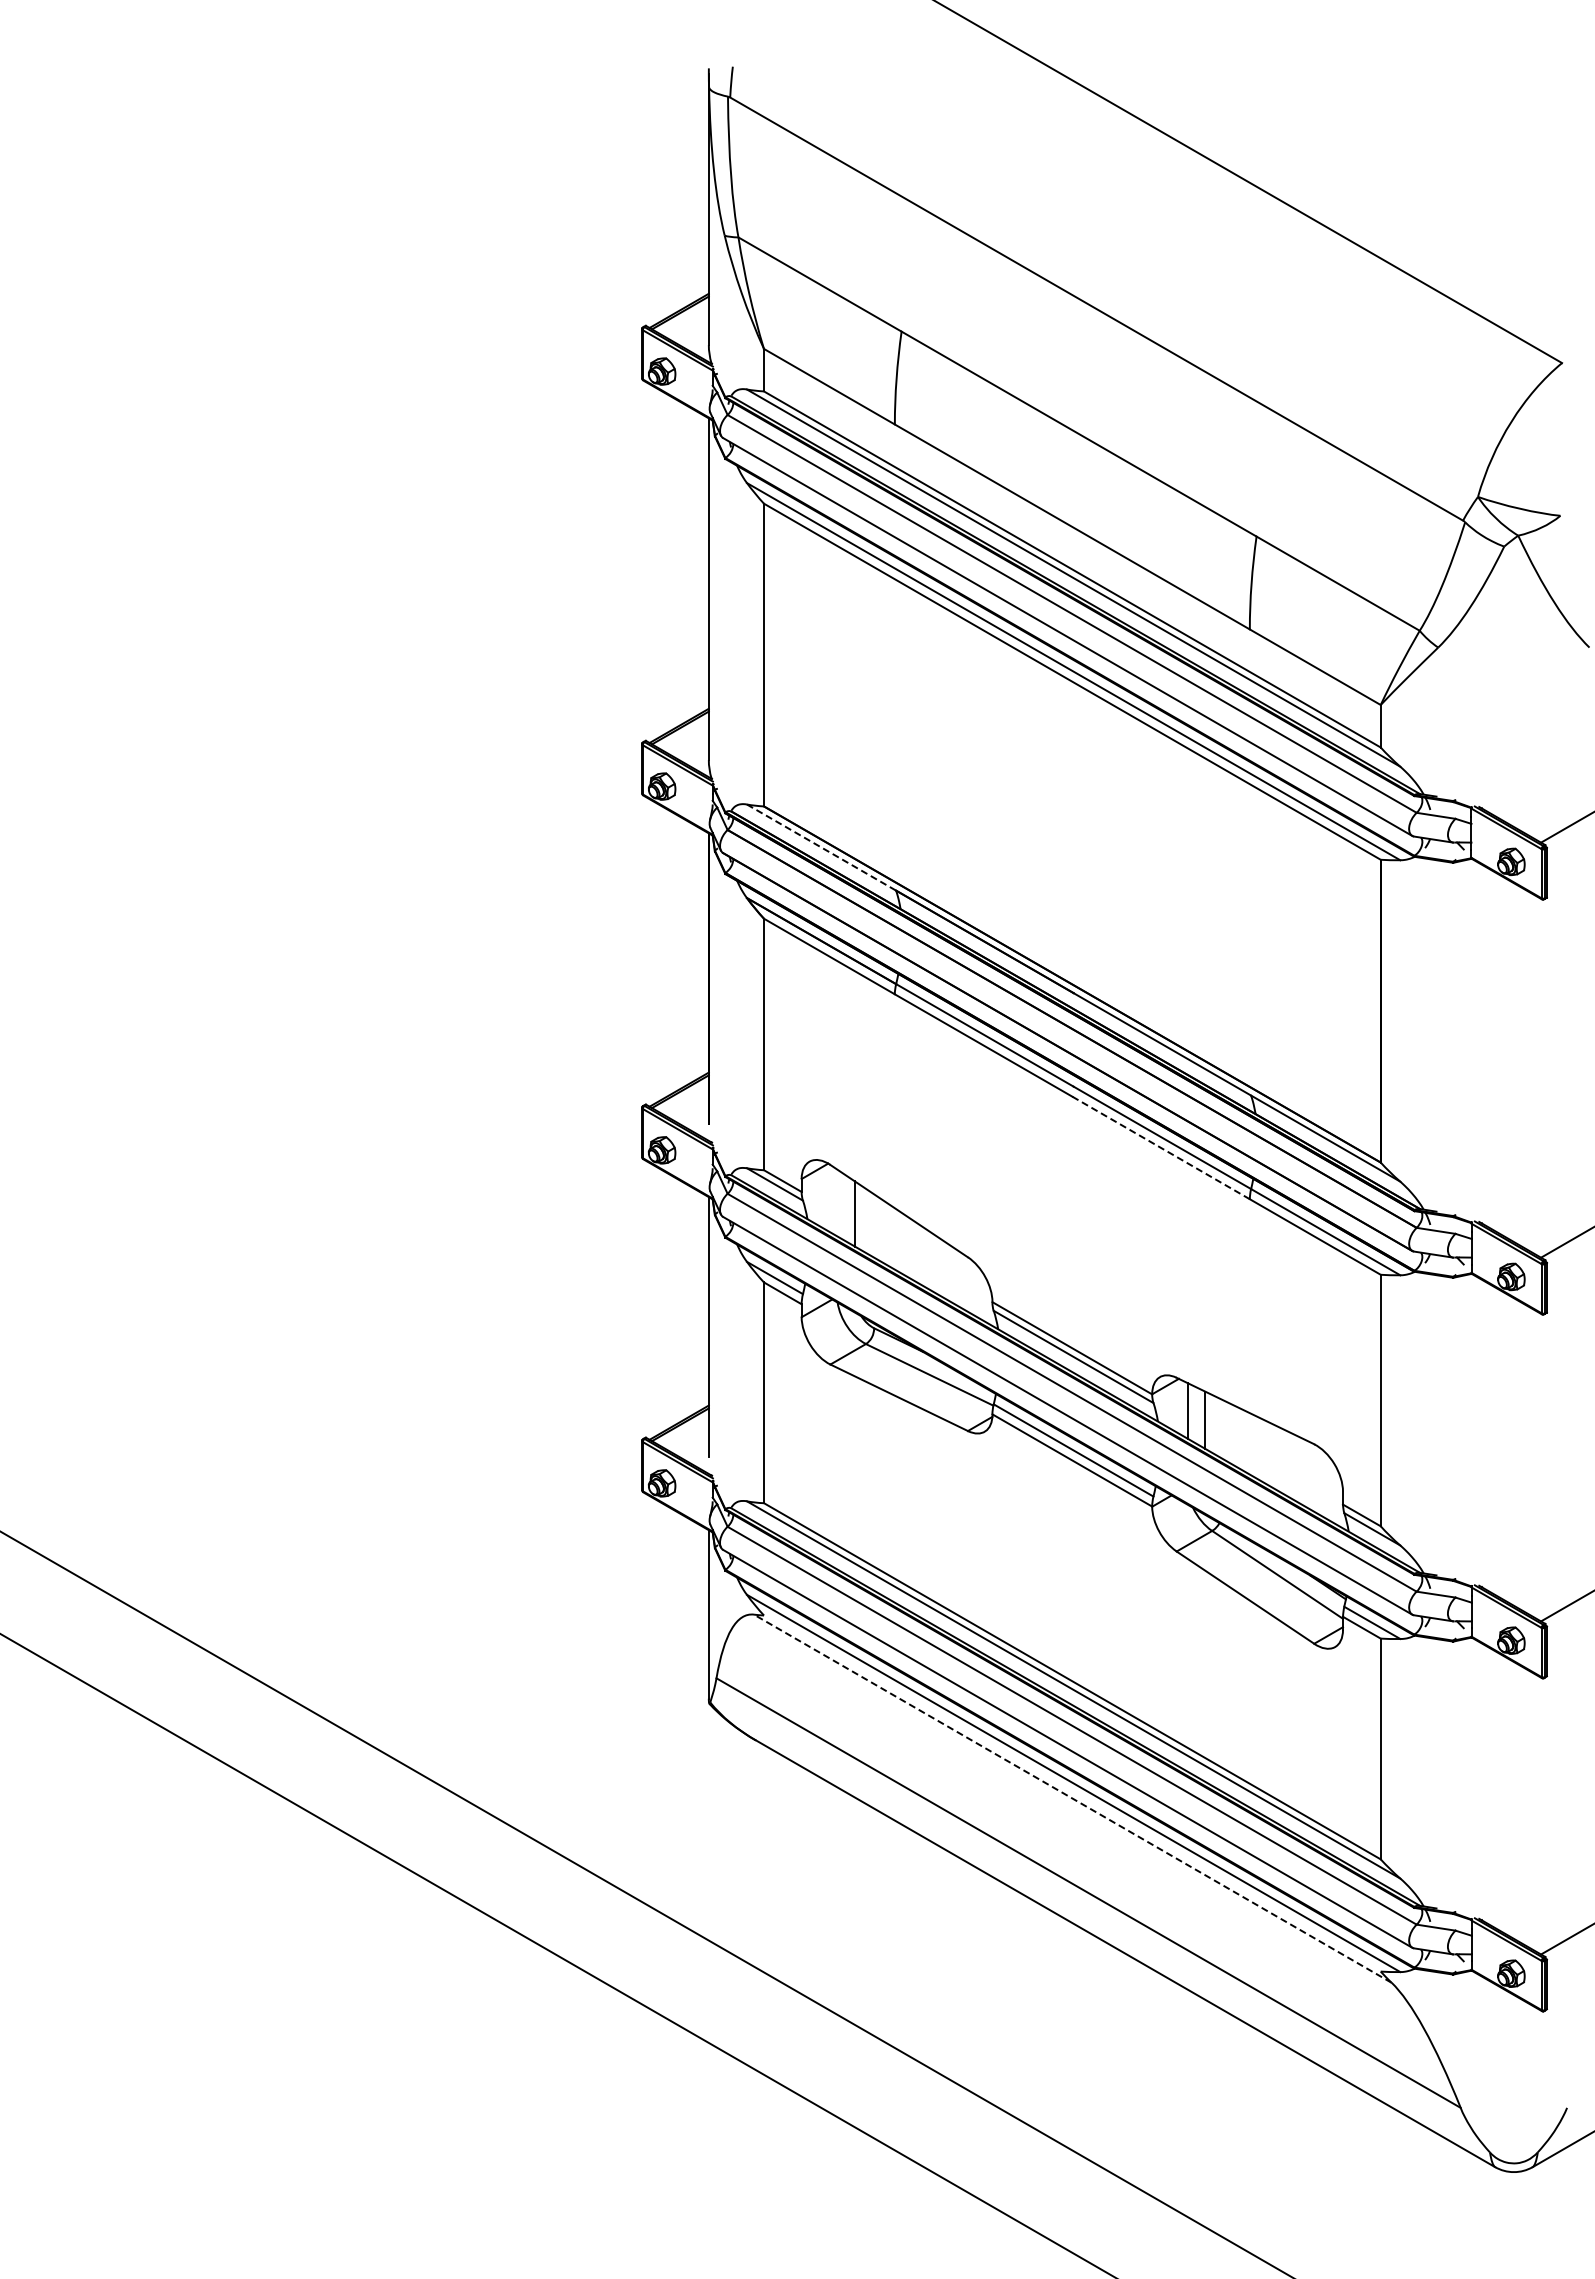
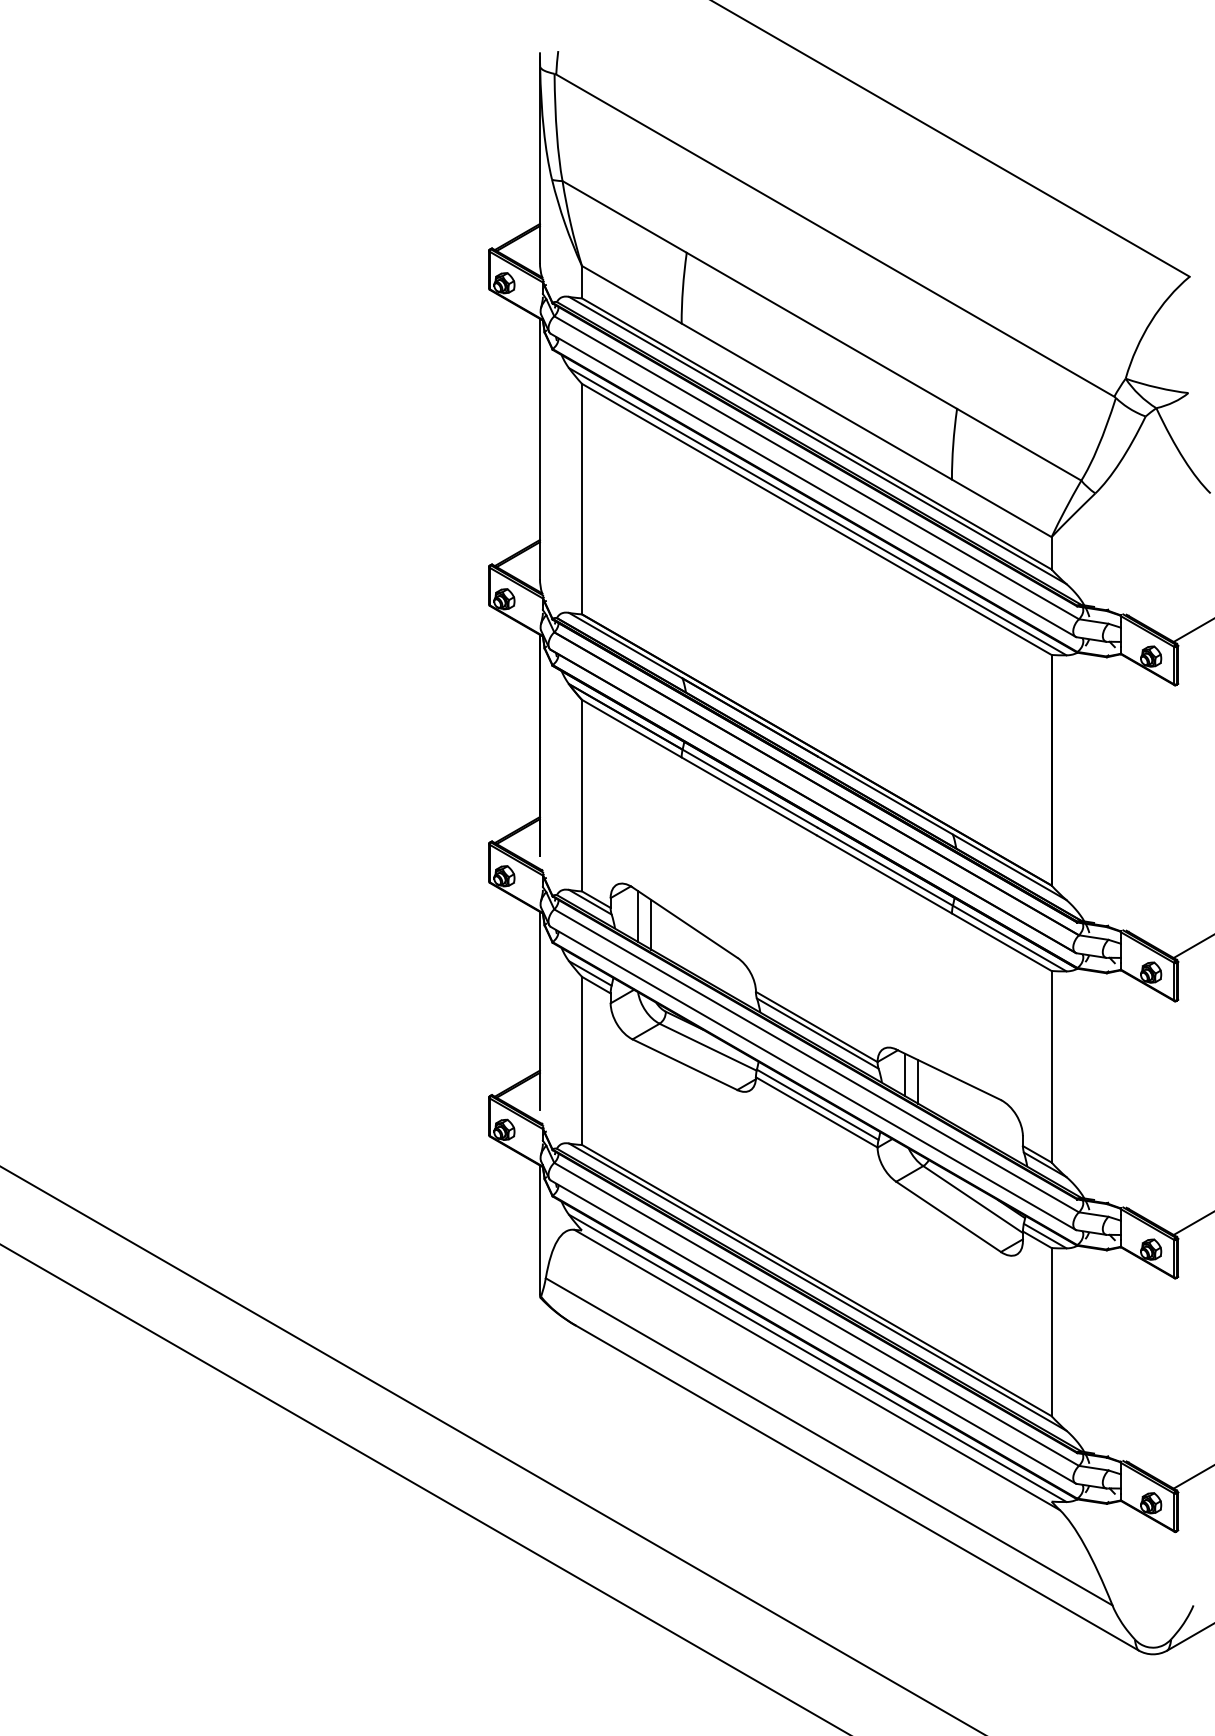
line: (821, 847) -> (625, 645), dashed -> solid
line: (1161, 1148) -> (884, 874), dashed -> solid
line: (837, 1202) -> (637, 915), added
line: (1072, 1798) -> (816, 1369), dashed -> solid

